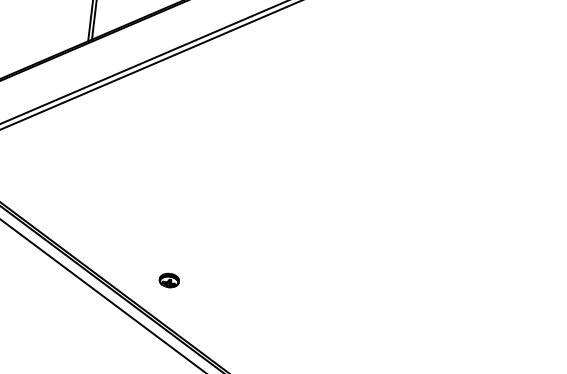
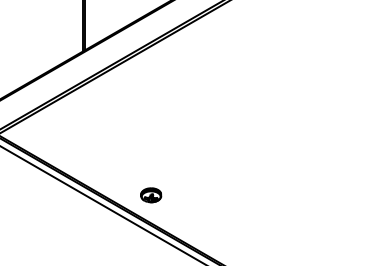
part: (169, 280) -> (151, 195), size x1.67

